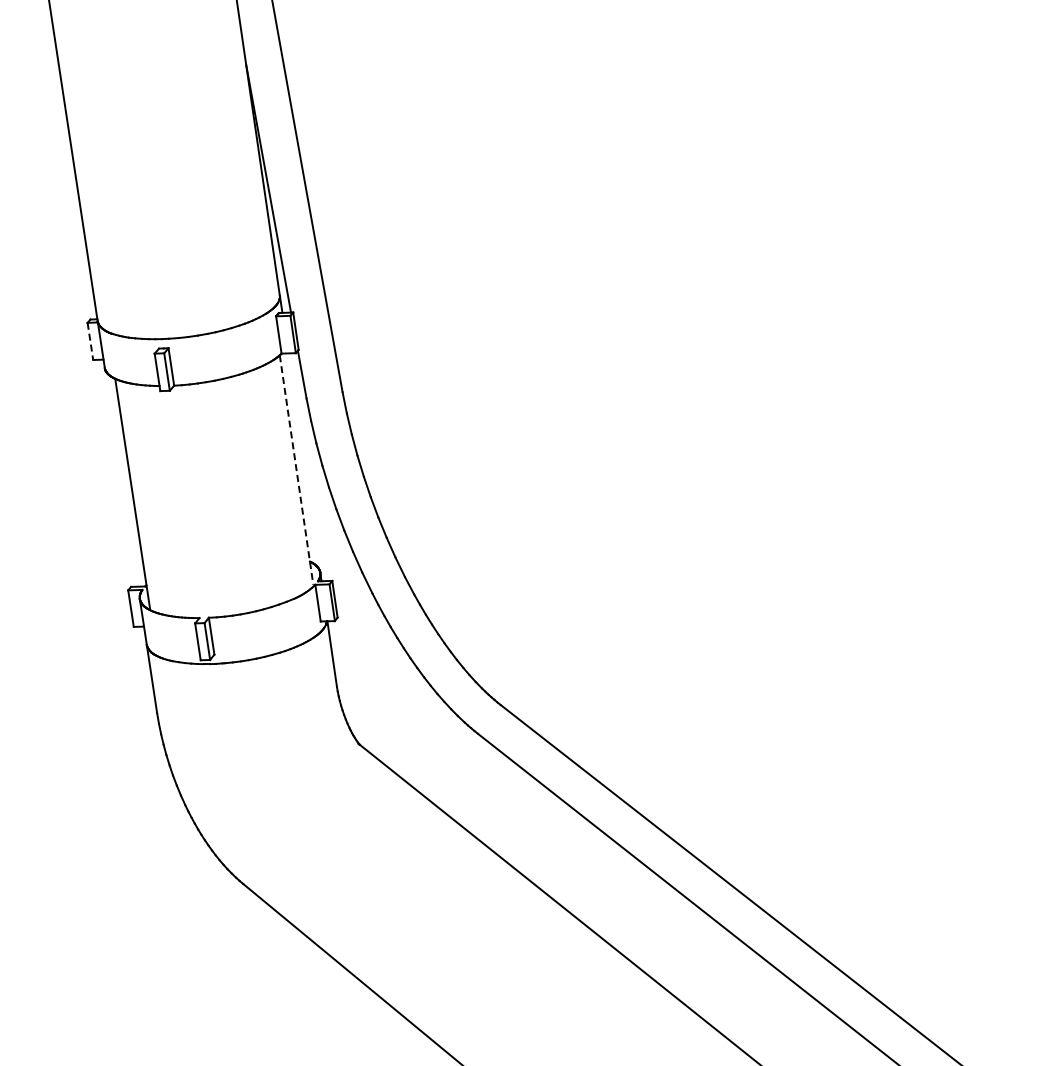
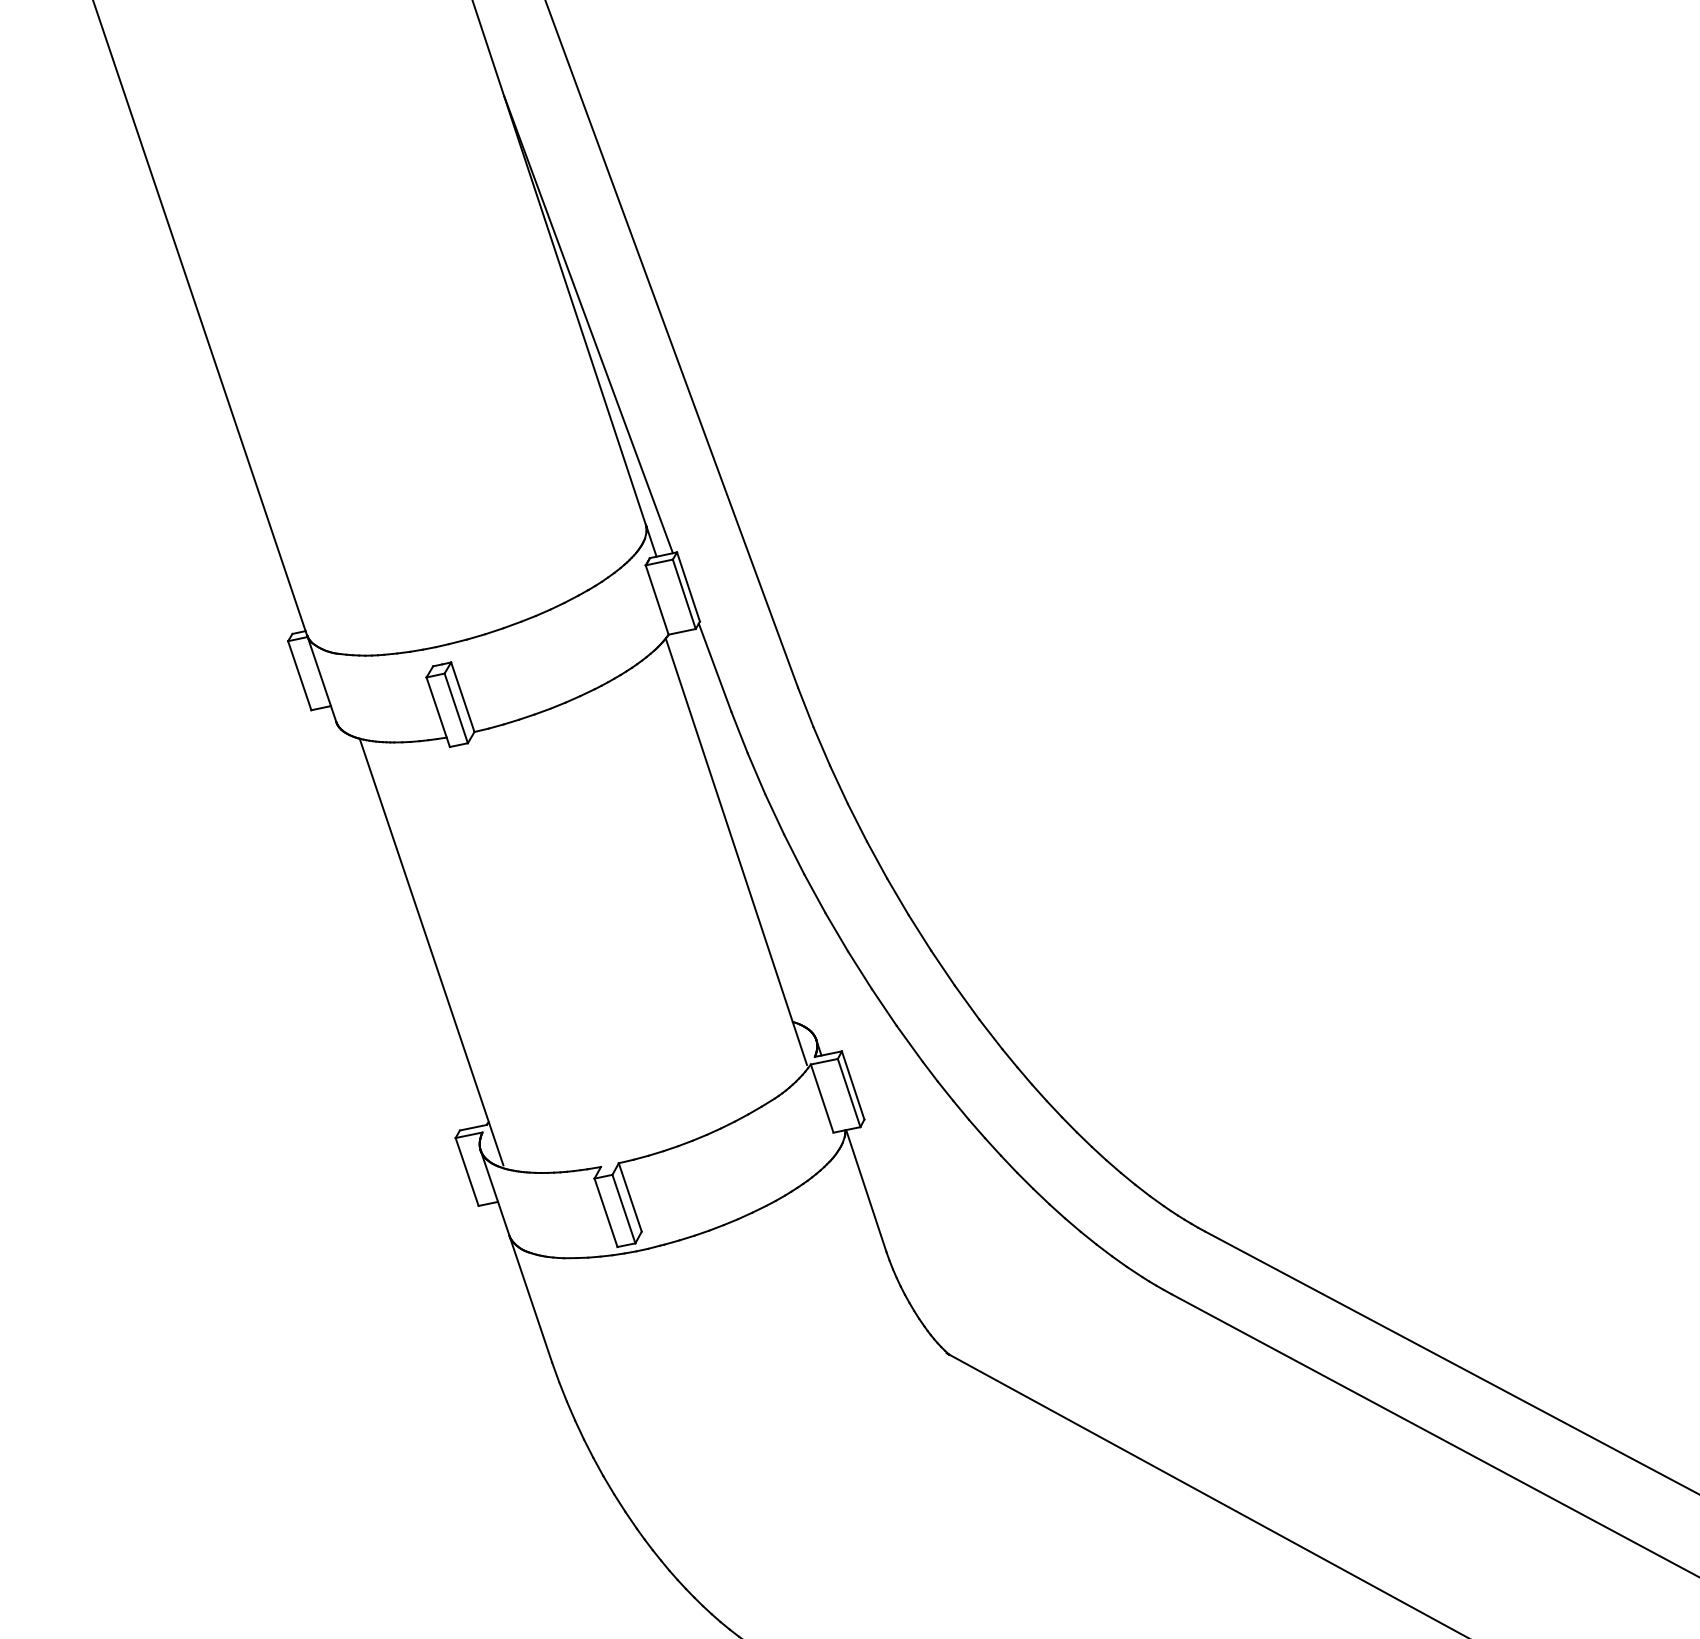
line: (90, 341) -> (299, 675), dashed -> solid
line: (296, 470) -> (736, 852), dashed -> solid

